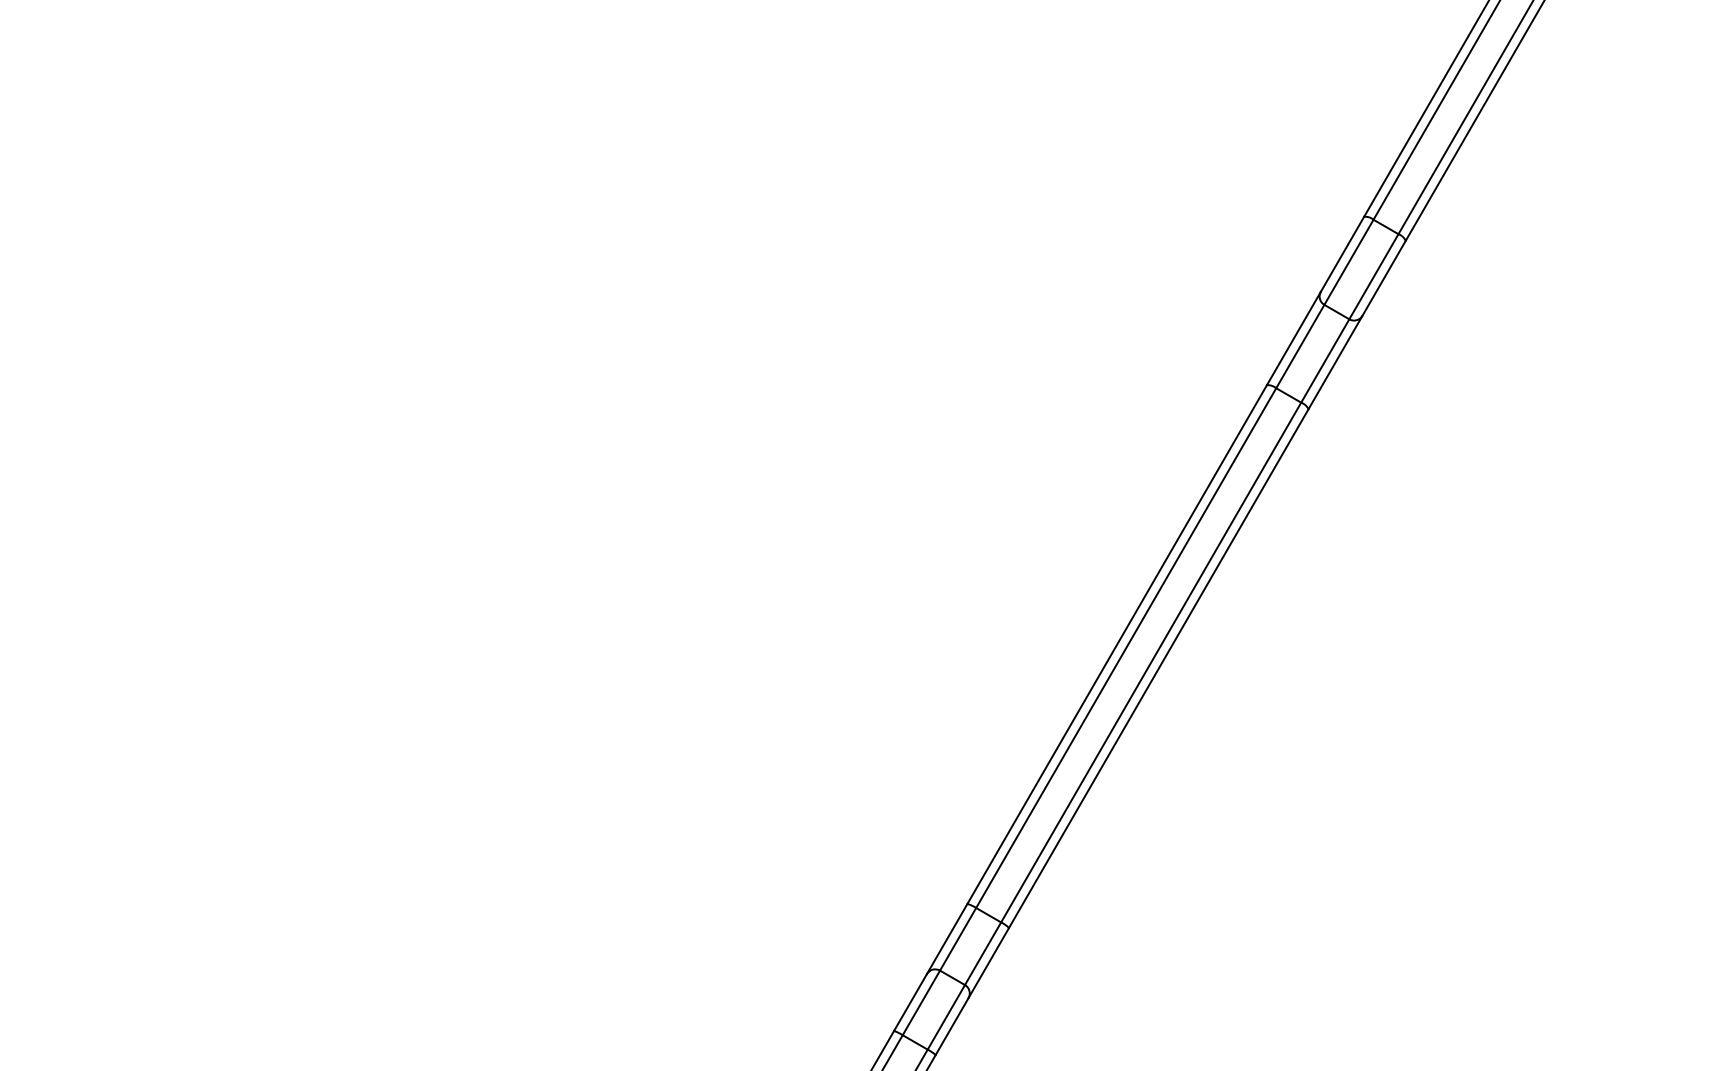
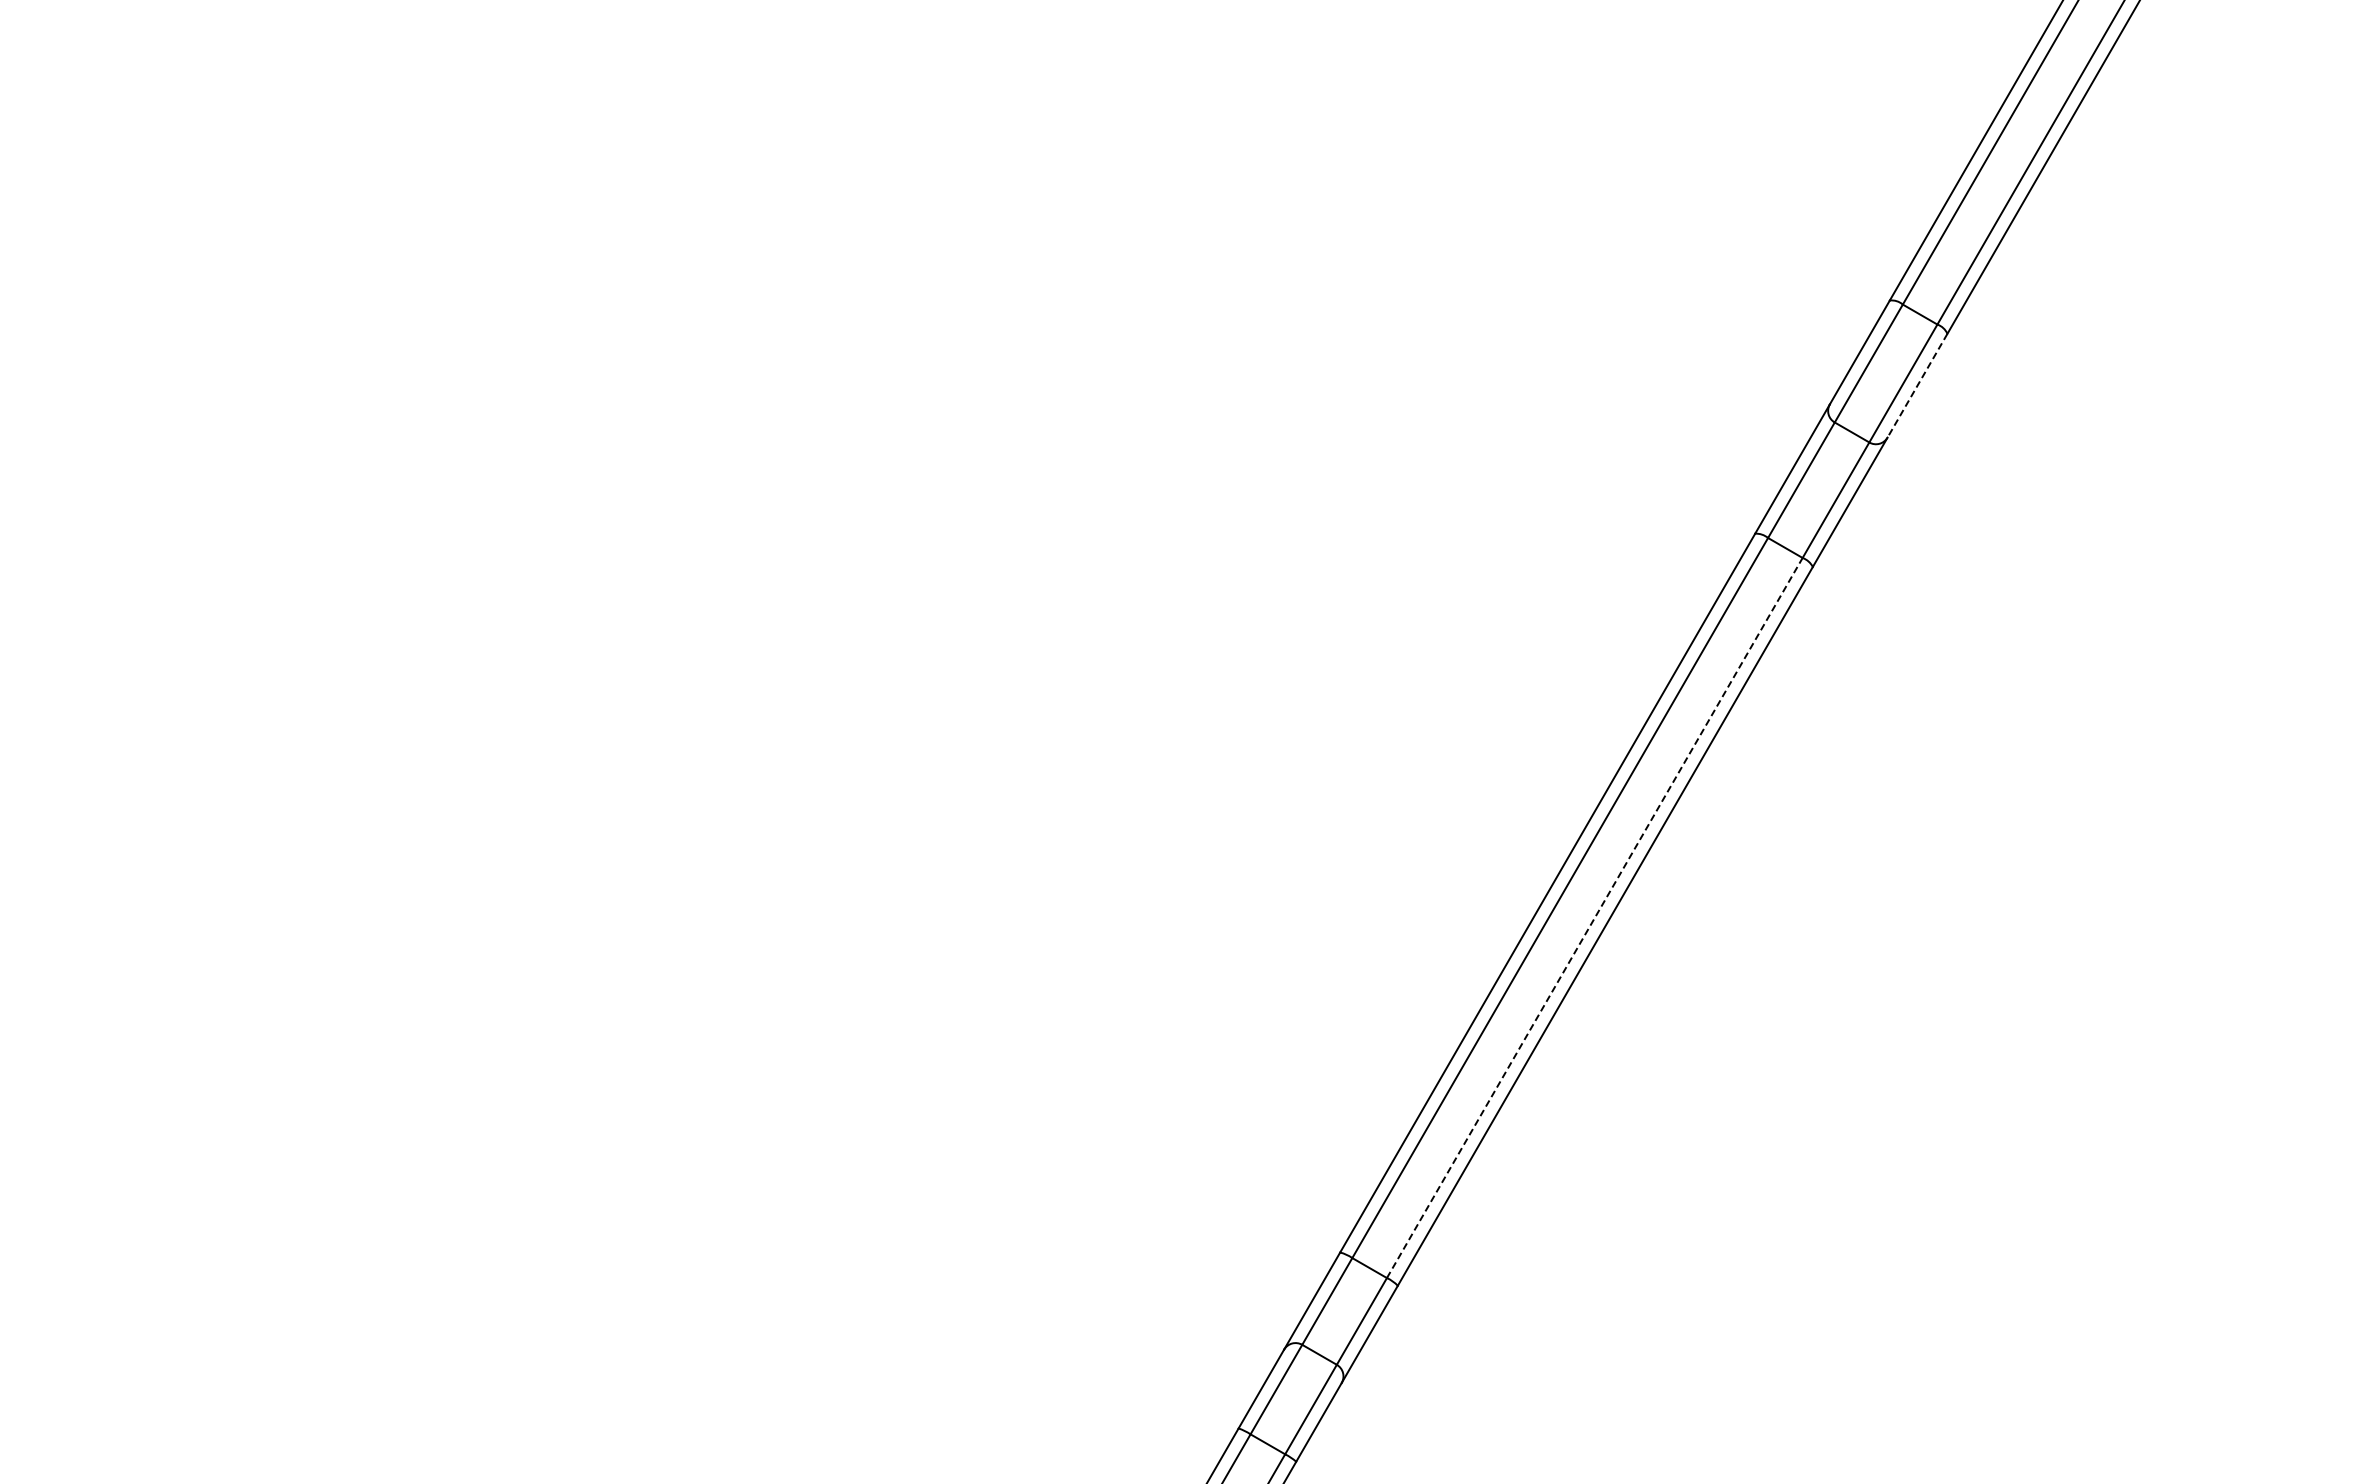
line: (1384, 278) -> (1917, 385), solid -> dashed
line: (1150, 662) -> (1594, 918), solid -> dashed

